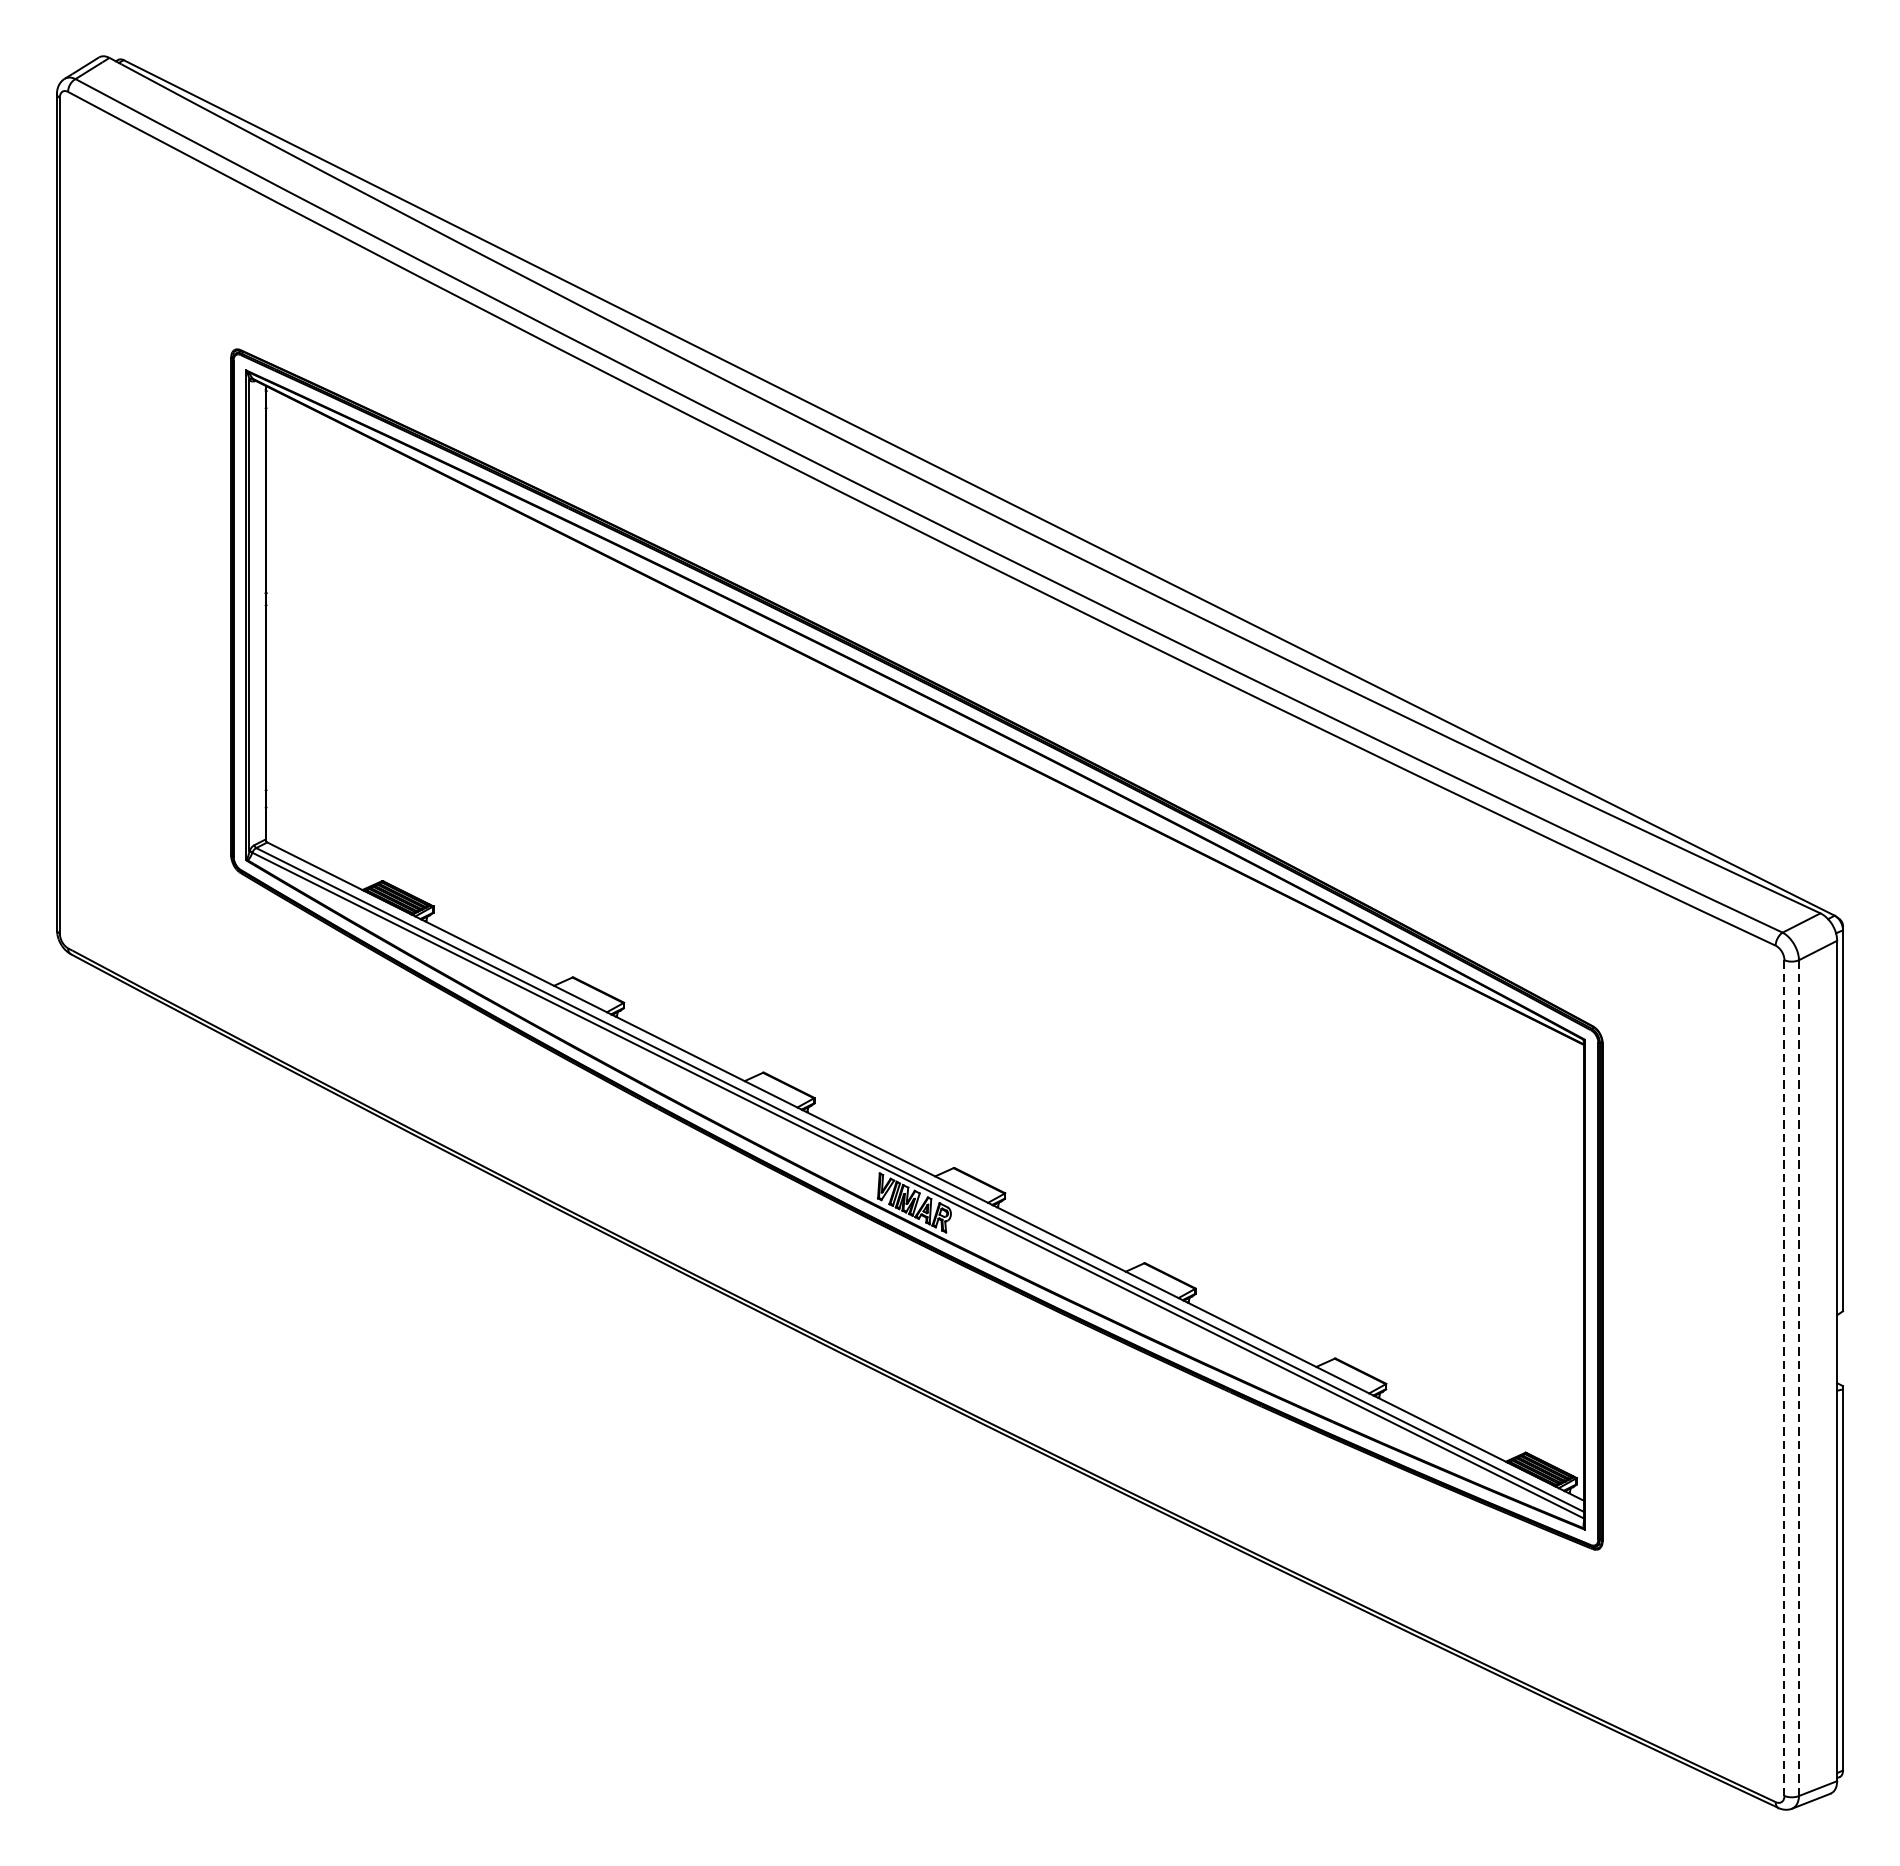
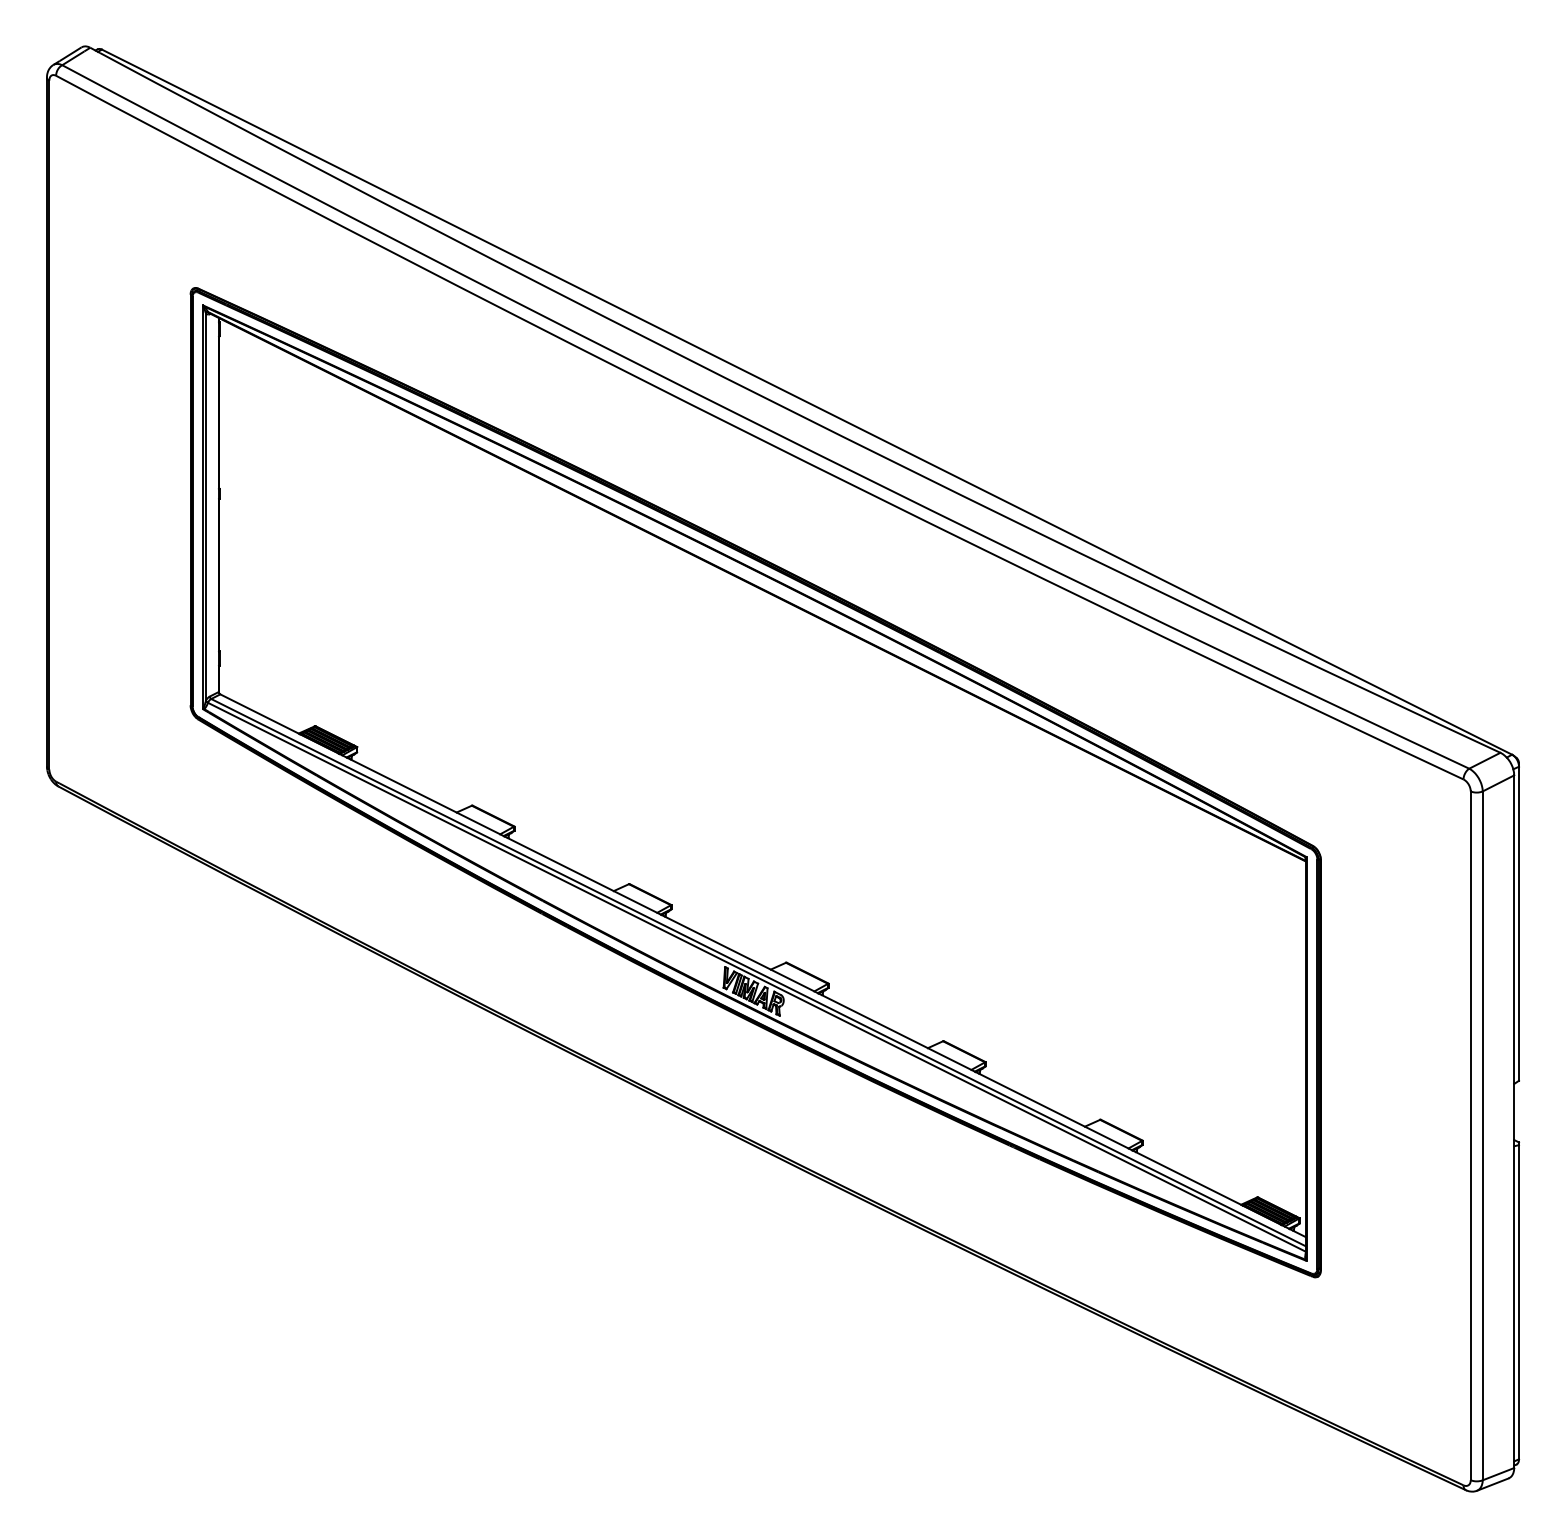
line: (1784, 1378) -> (1470, 1136), dashed -> solid
line: (1798, 1378) -> (1482, 1136), dashed -> solid

